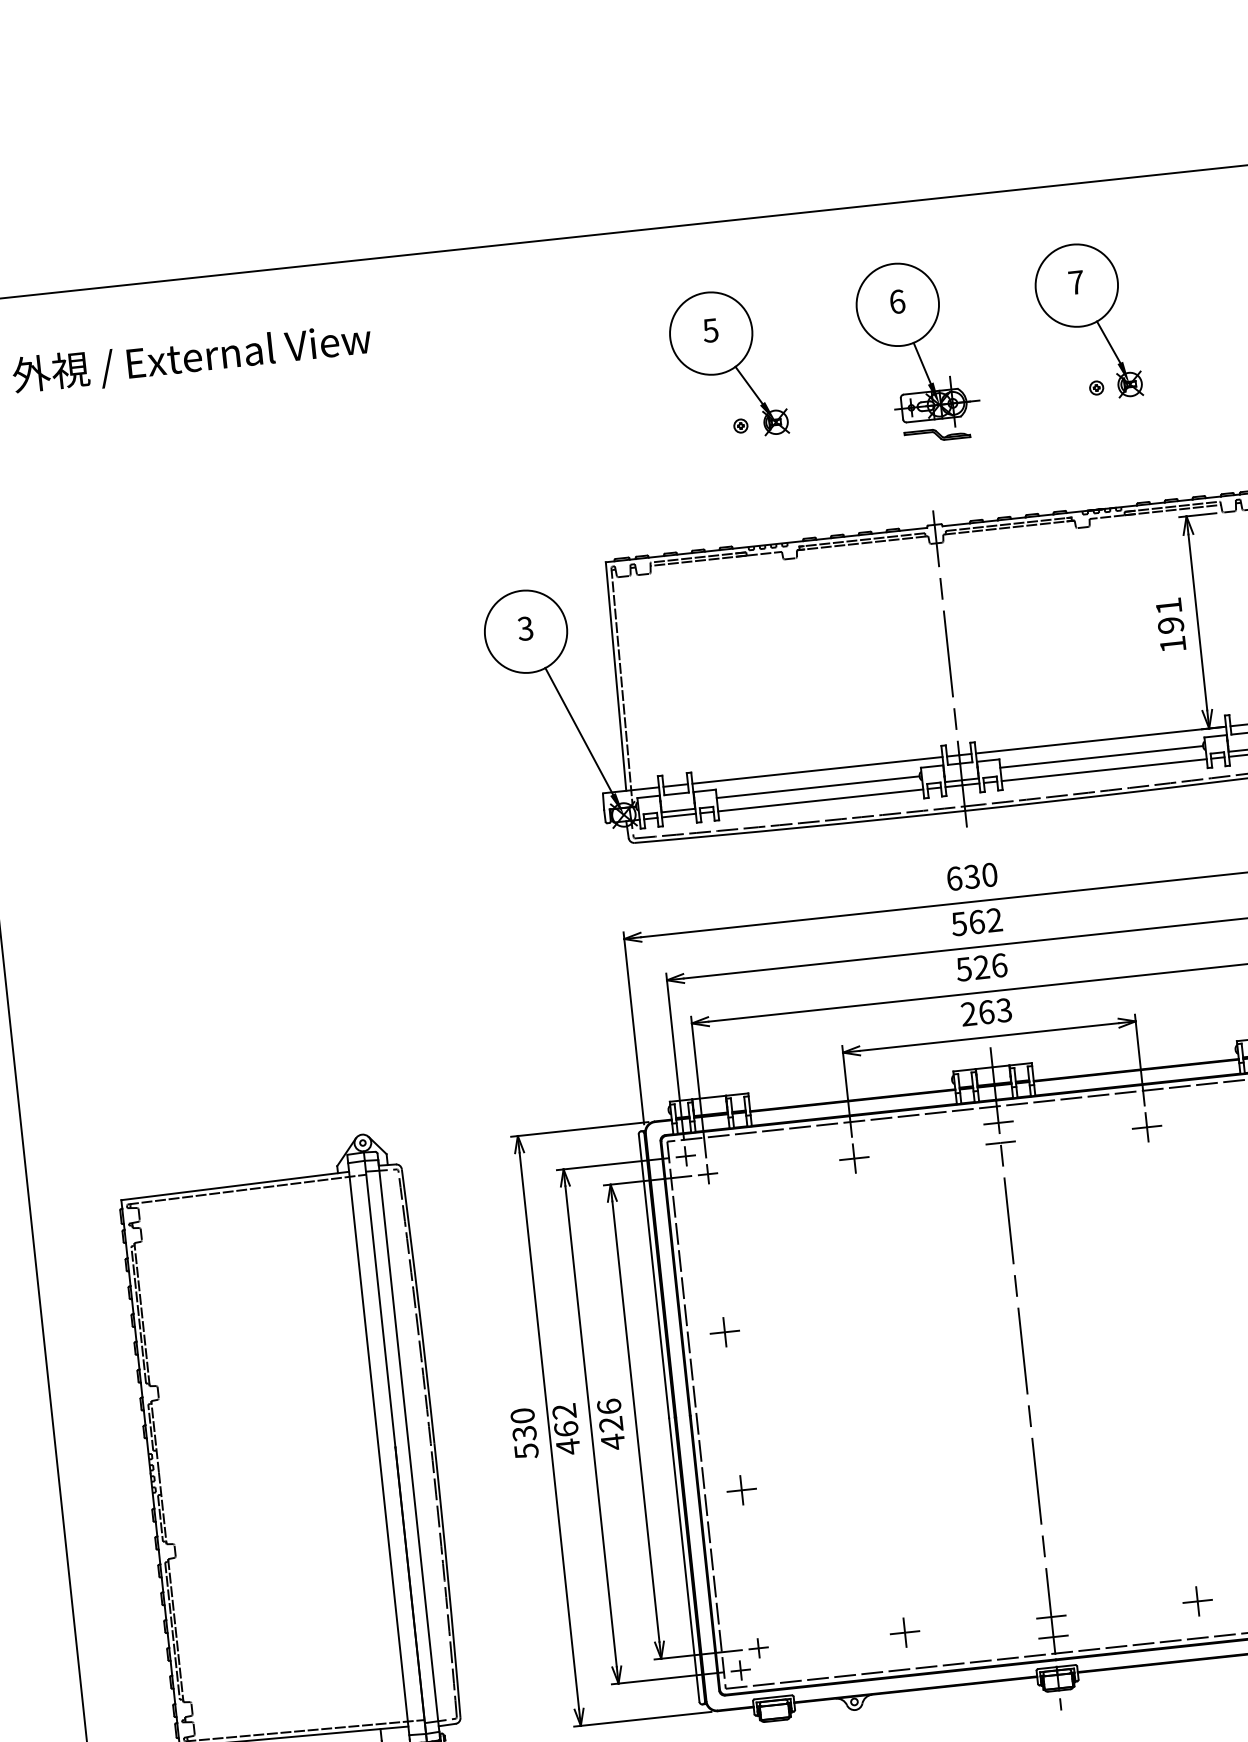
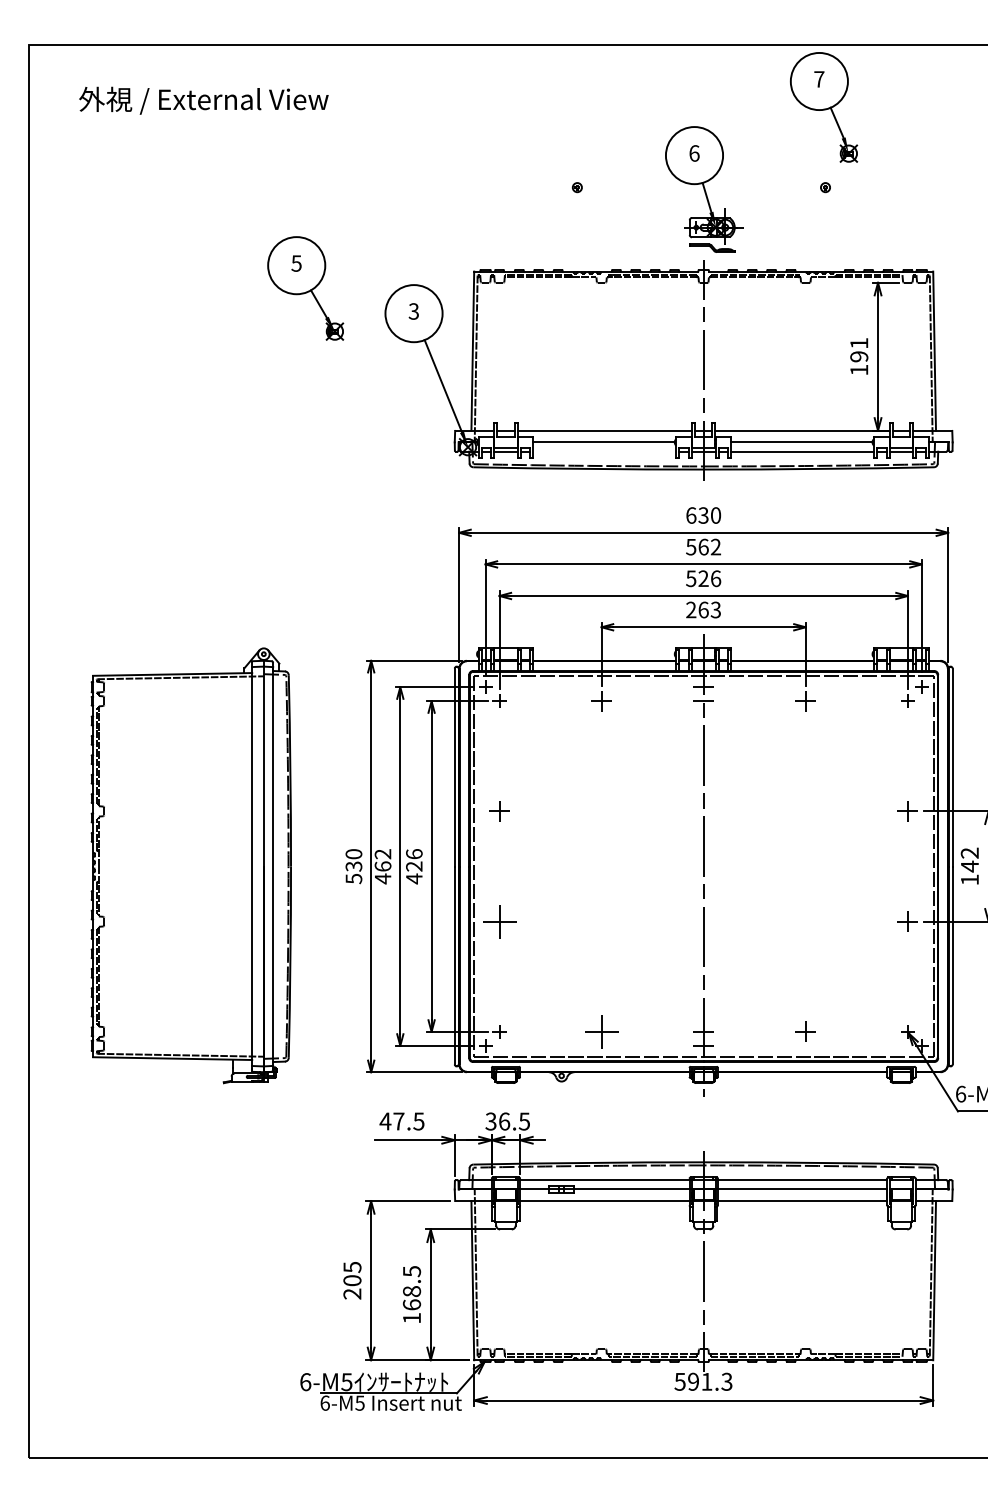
part: (1088, 322) -> (824, 107), moved
part: (917, 351) -> (704, 189), moved
part: (727, 364) -> (305, 288), moved
line: (820, 800) -> (604, 451), removed
part: (741, 1490) -> (499, 921), size x1.6
part: (904, 1632) -> (601, 1031), size x1.6

